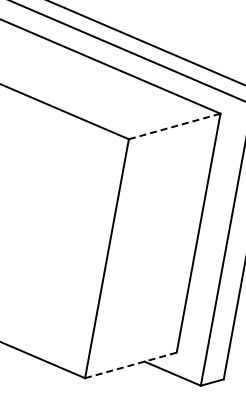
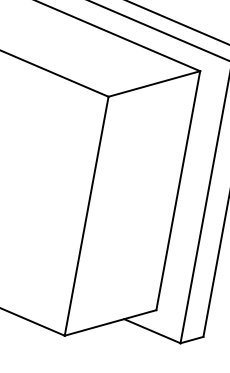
line: (174, 126) -> (154, 84), dashed -> solid
line: (130, 365) -> (110, 323), dashed -> solid

